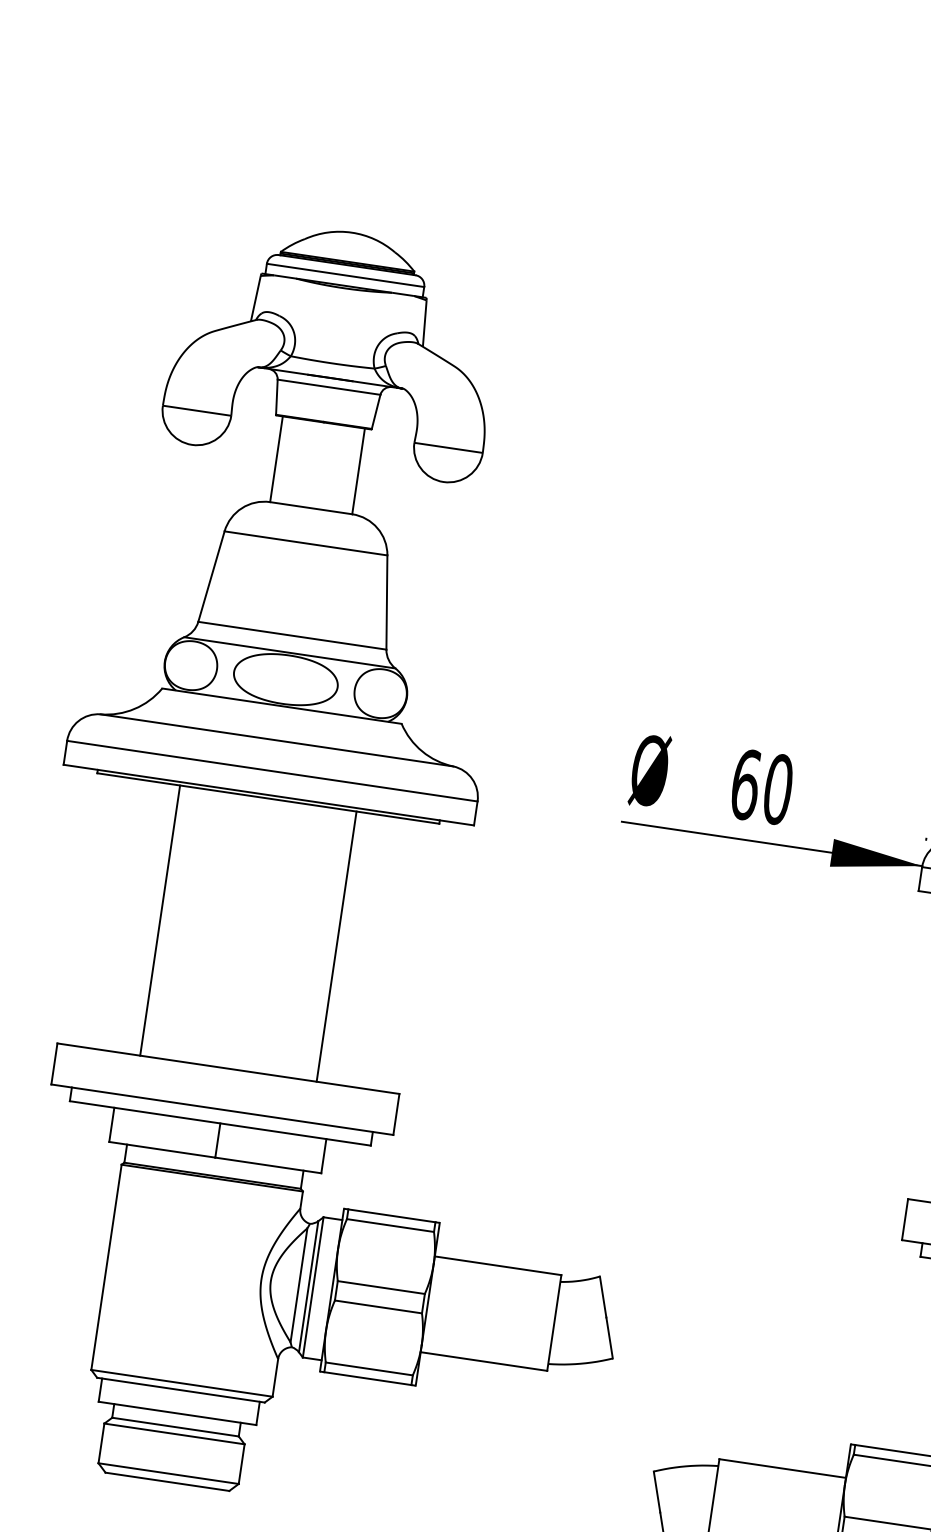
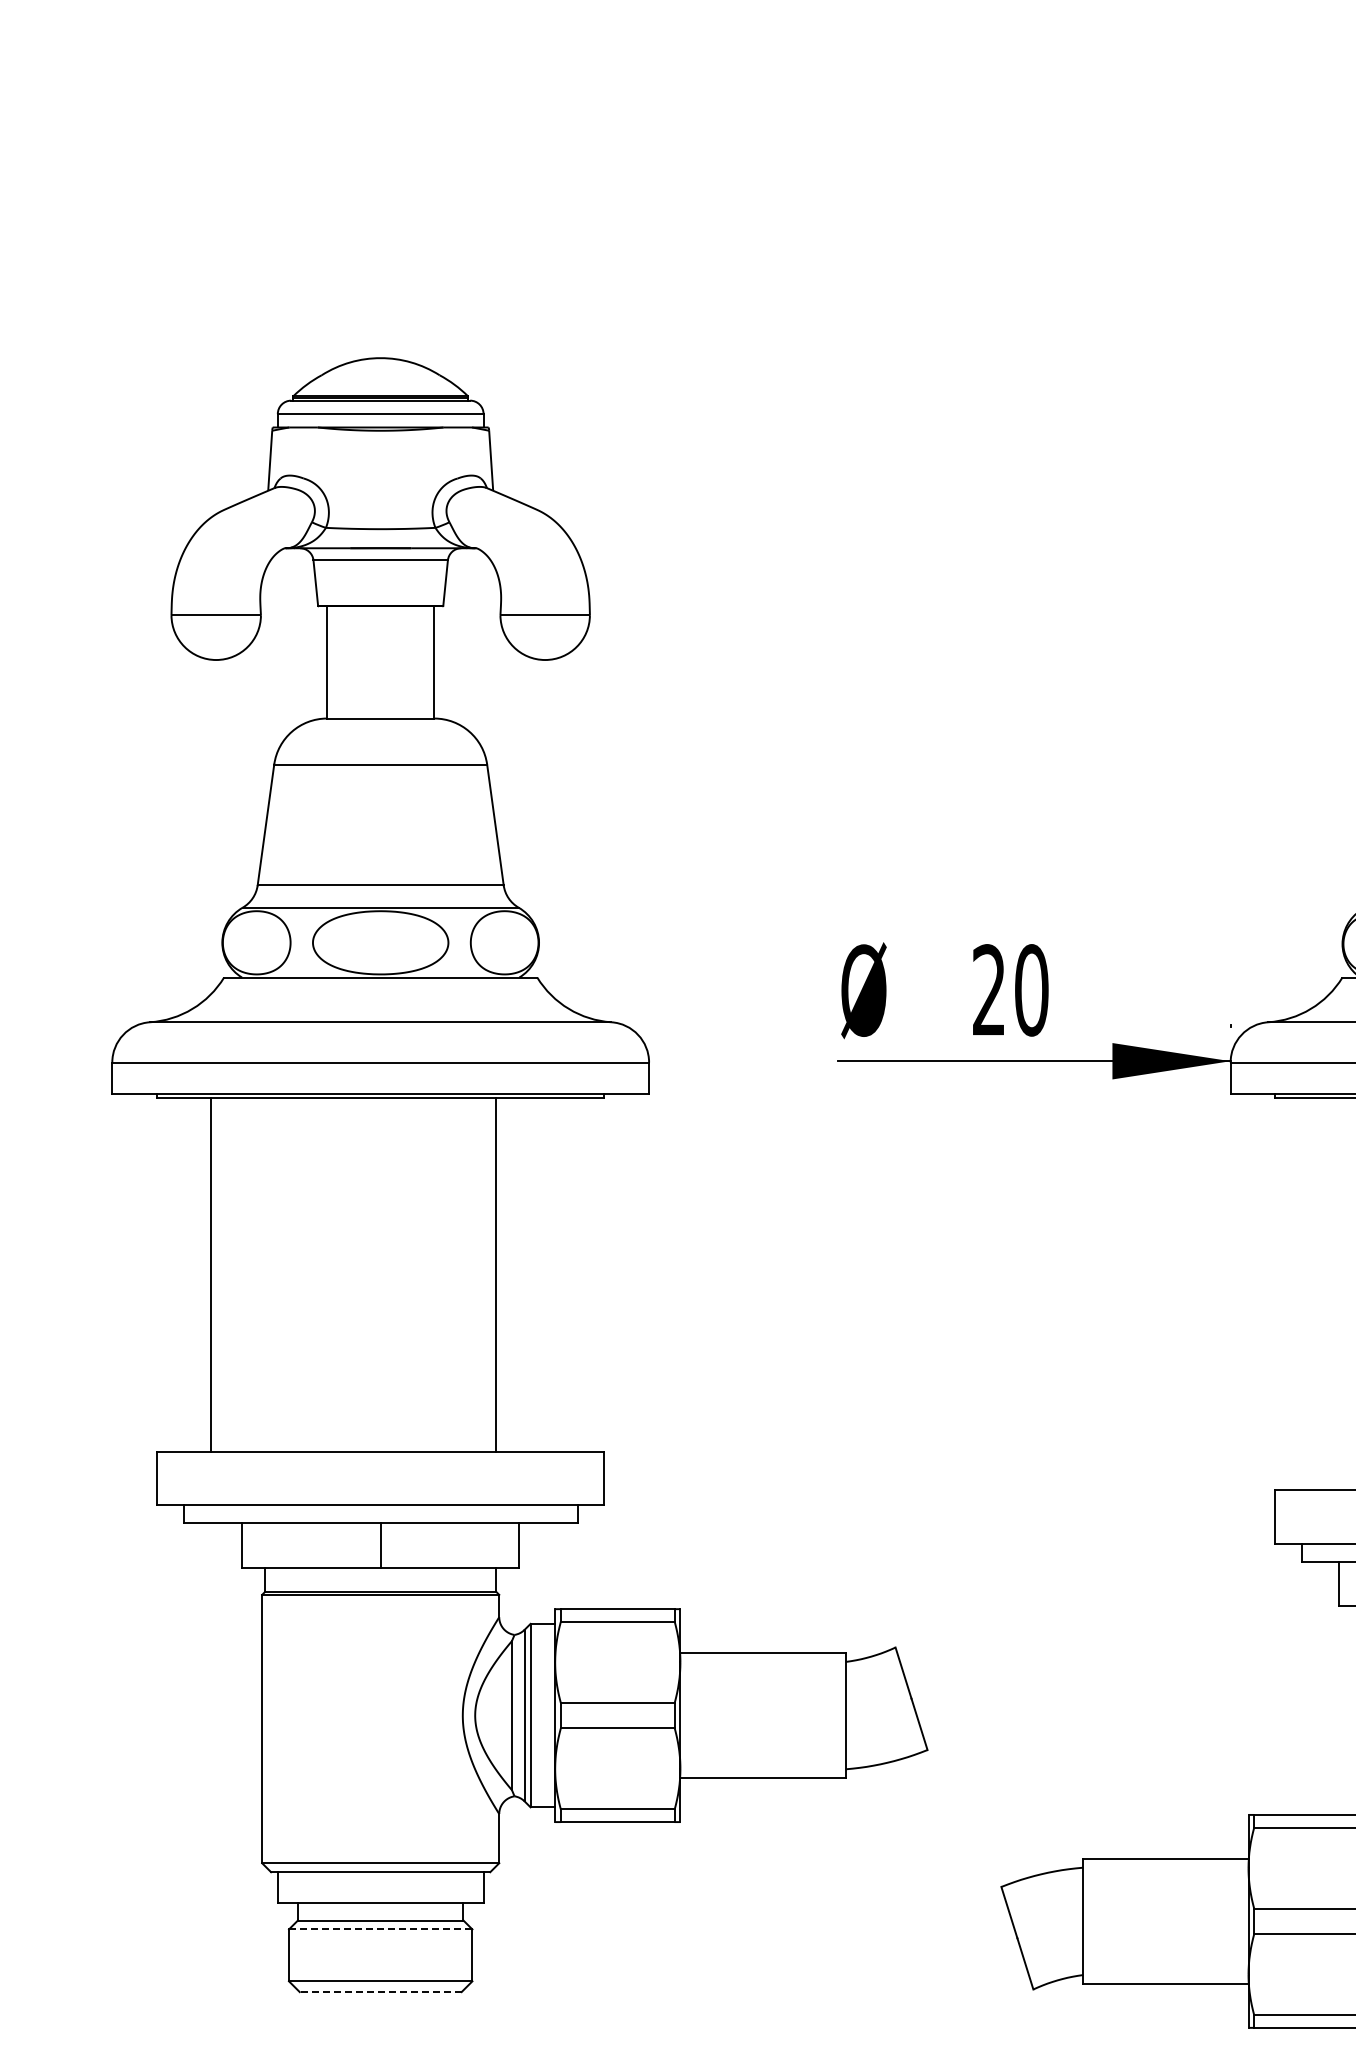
text: (745, 784) -> (989, 990), 60 -> 20
line: (160, 920) -> (211, 1274), moved
line: (174, 1433) -> (380, 1929), solid -> dashed
line: (167, 1482) -> (380, 1992), solid -> dashed

